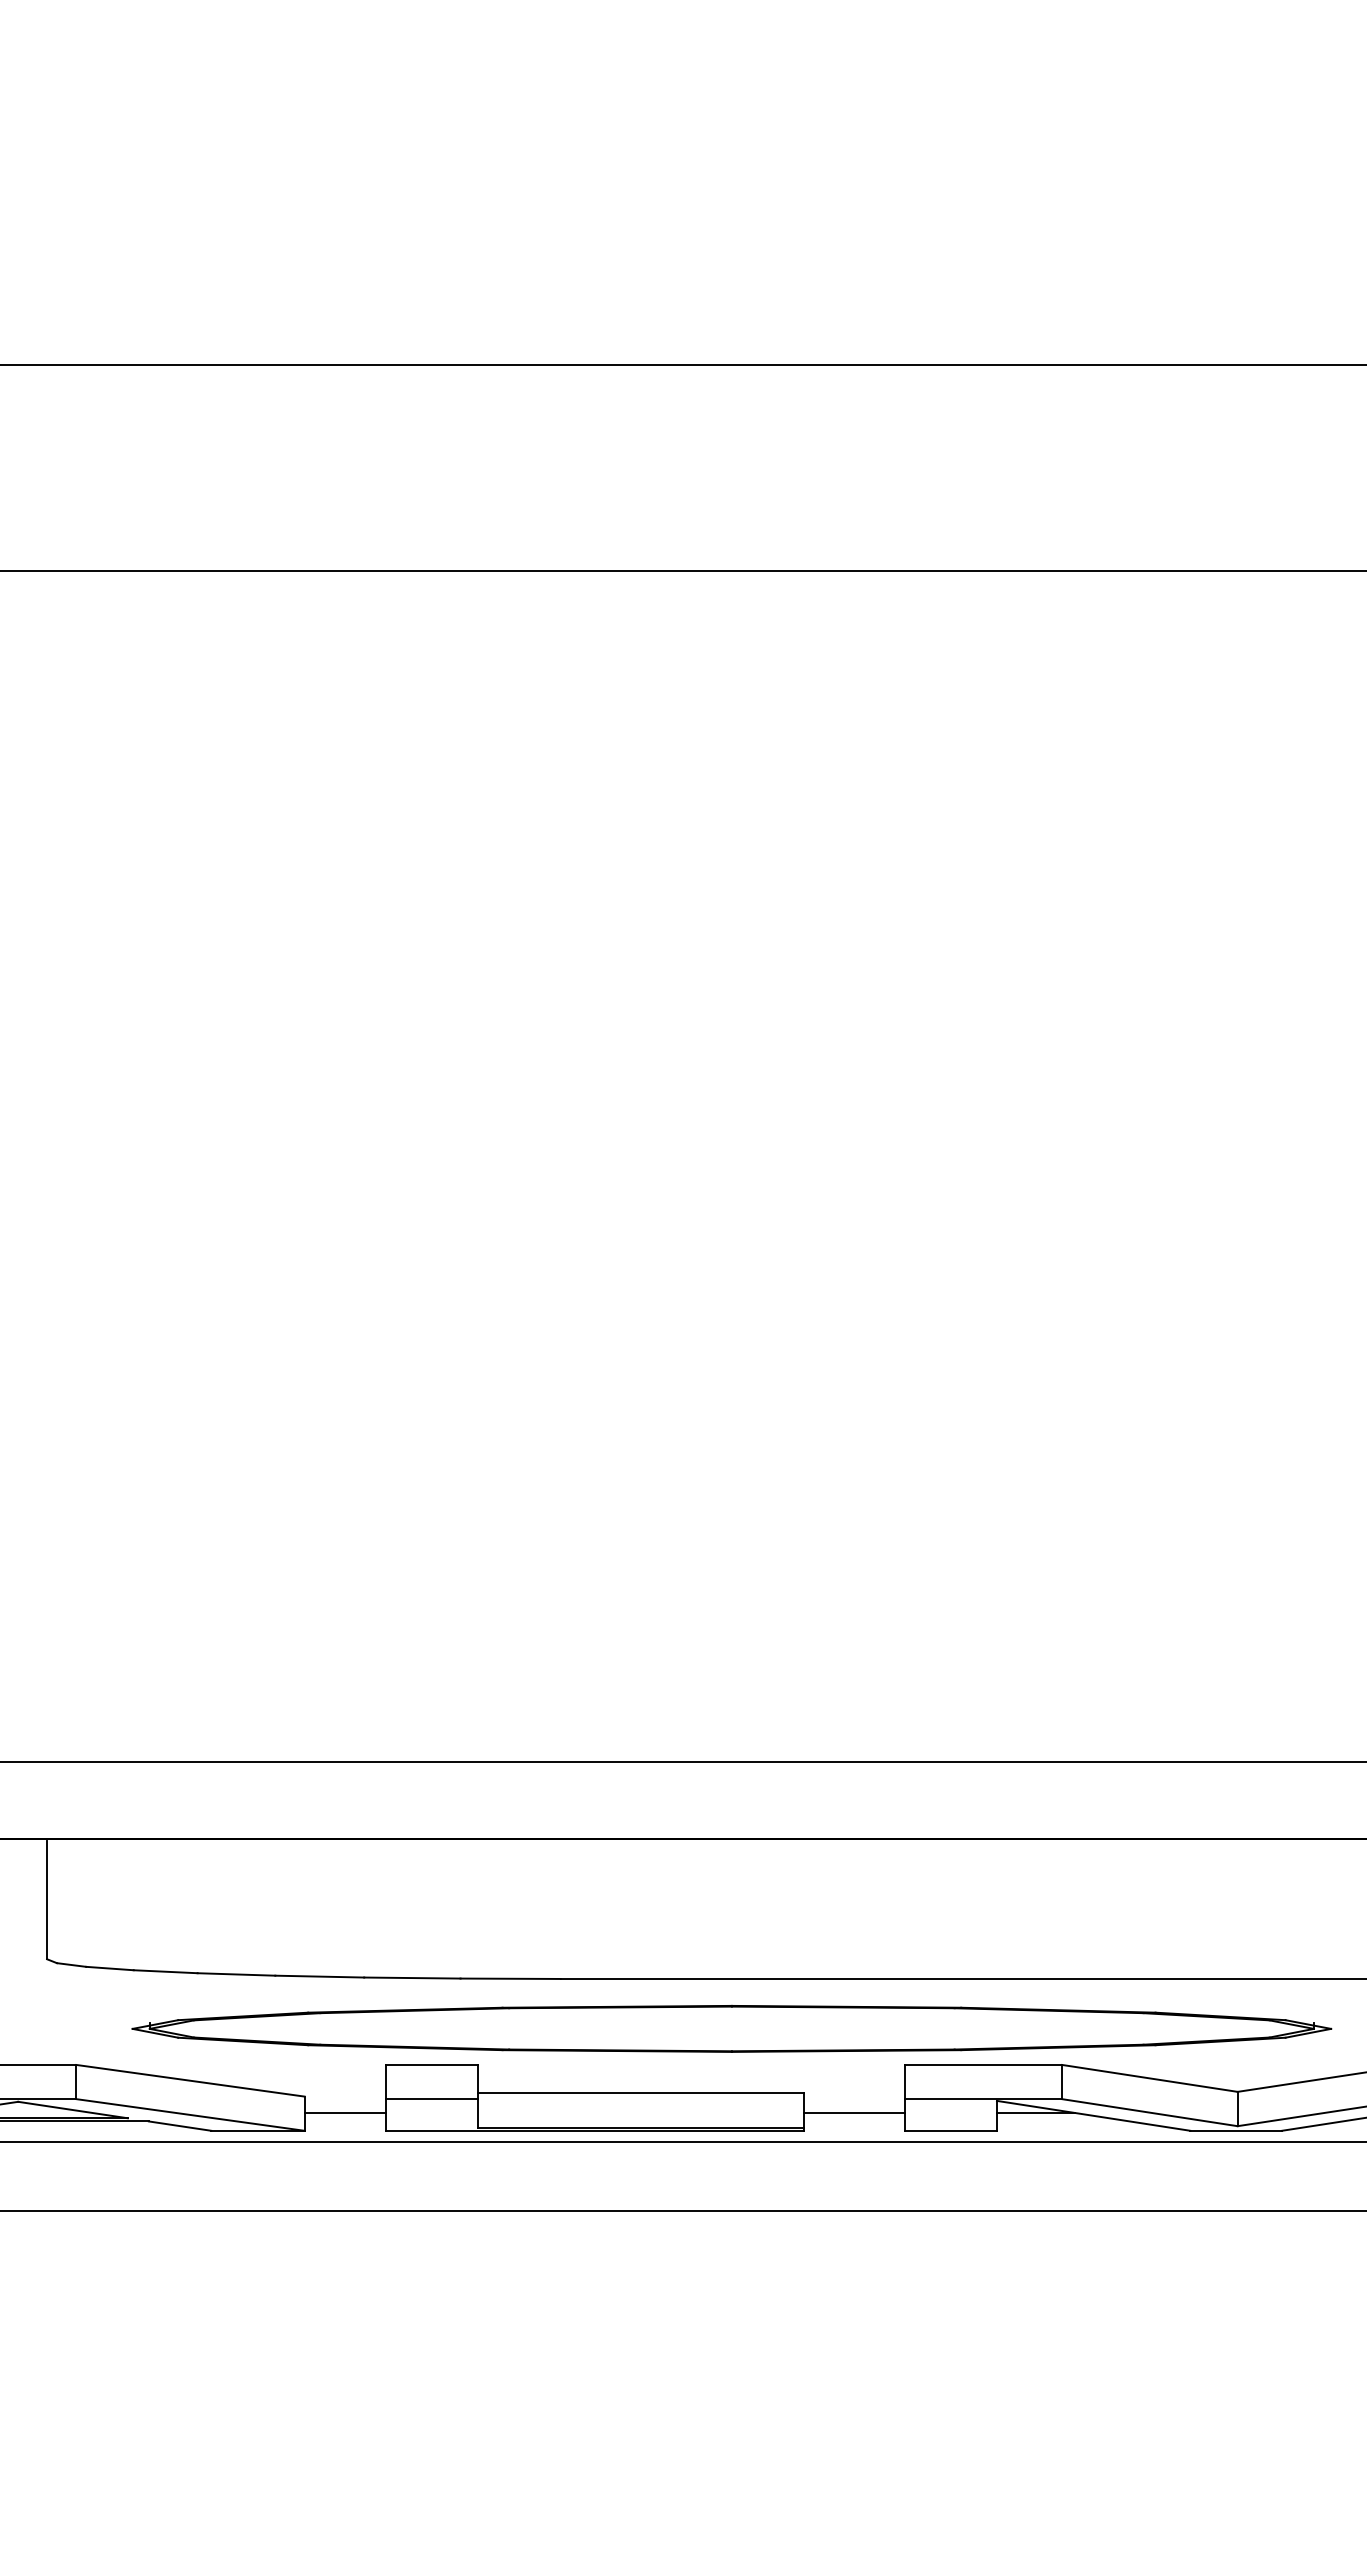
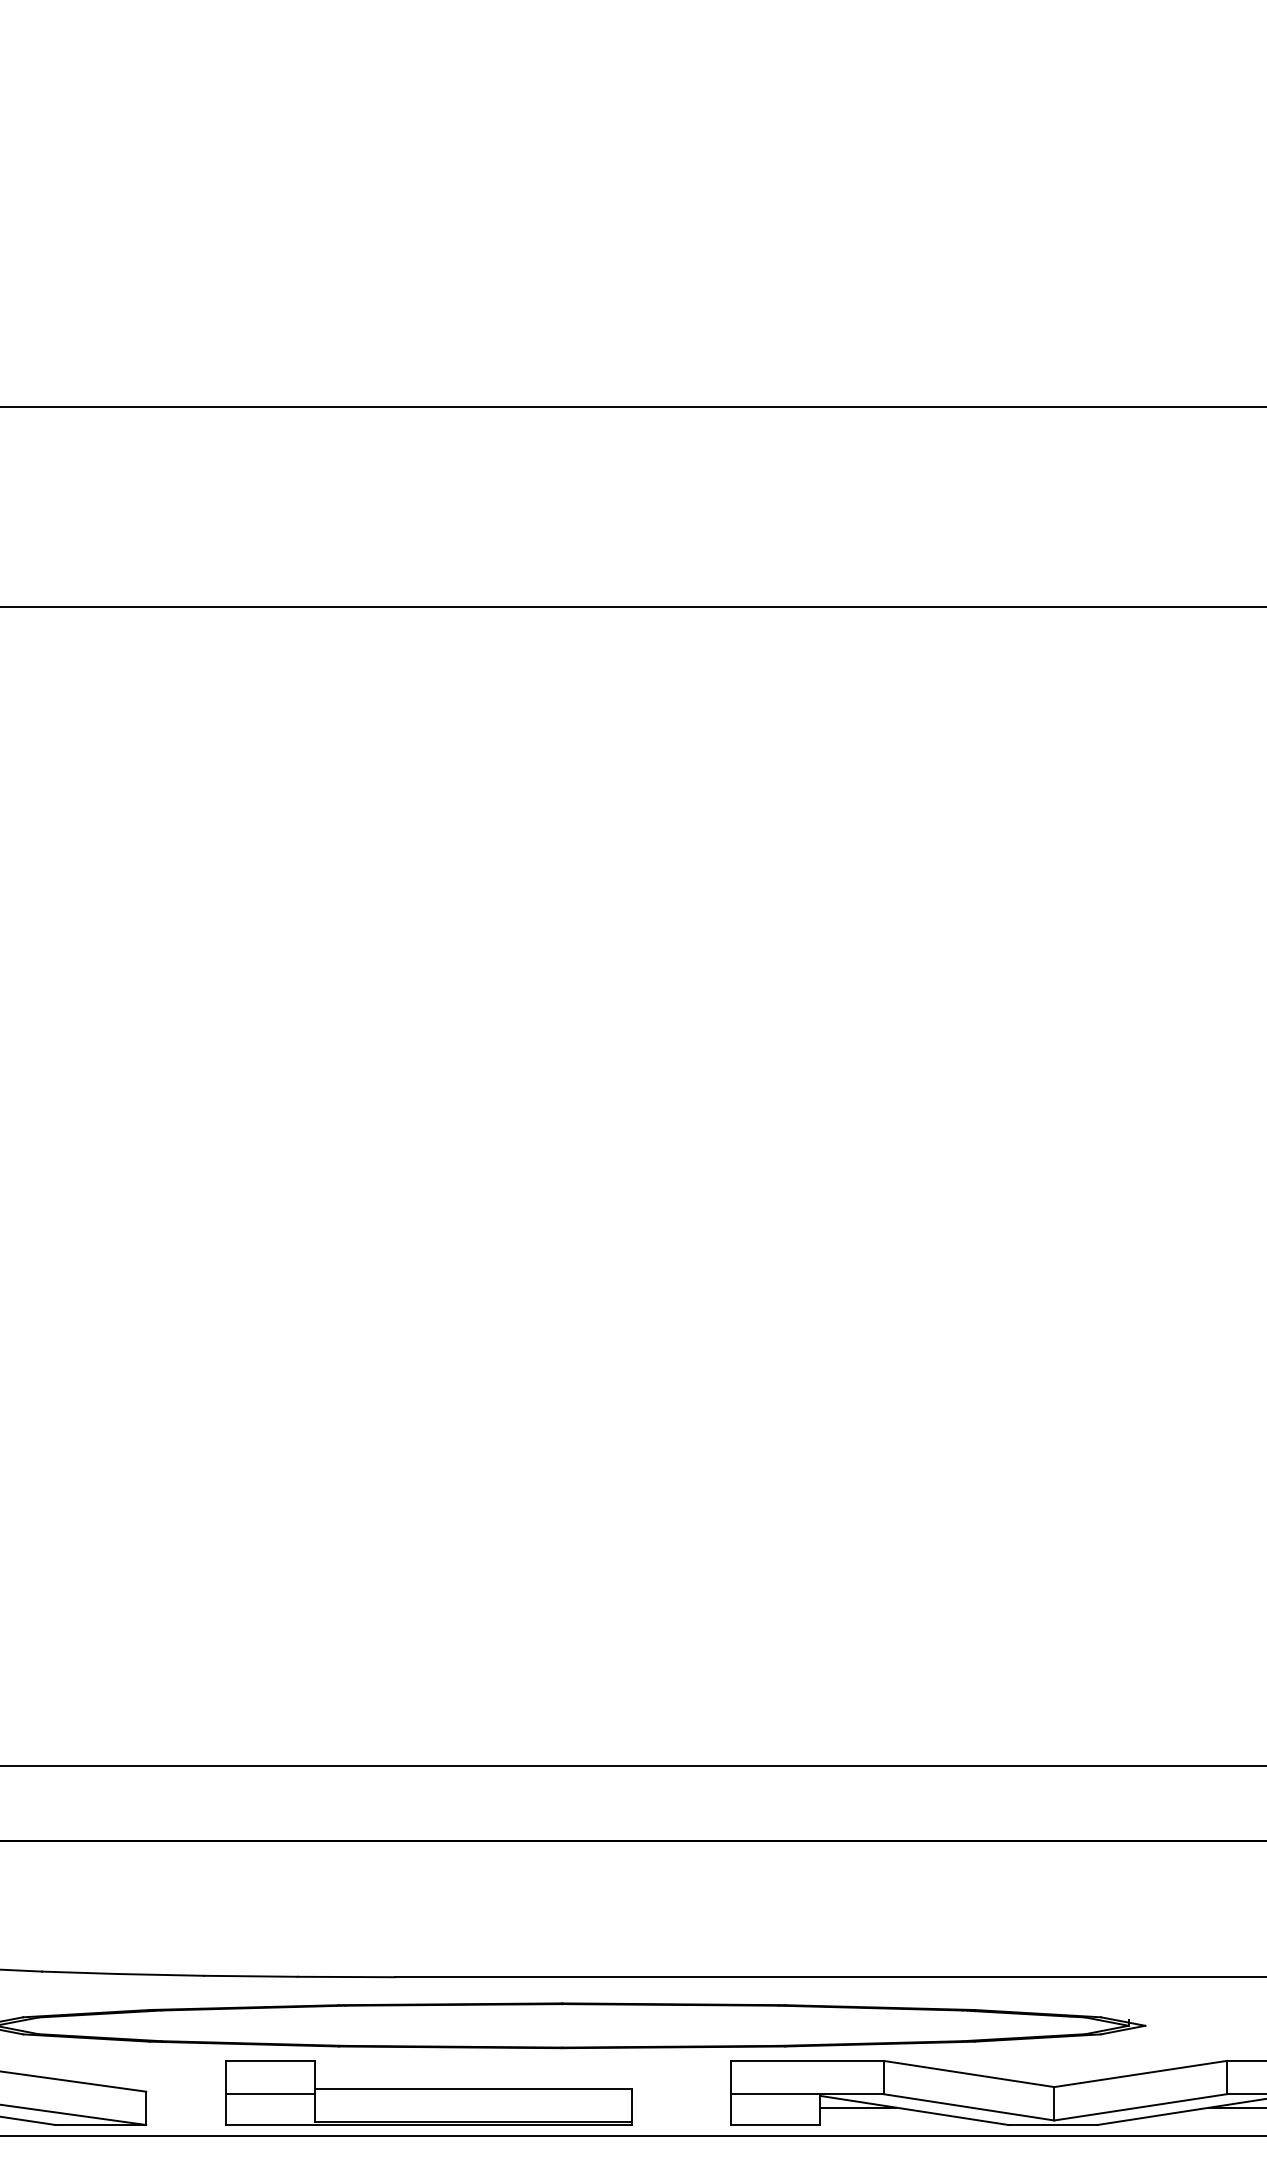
line: (345, 2113) -> (186, 2108), removed
line: (854, 2113) -> (681, 2108), removed

